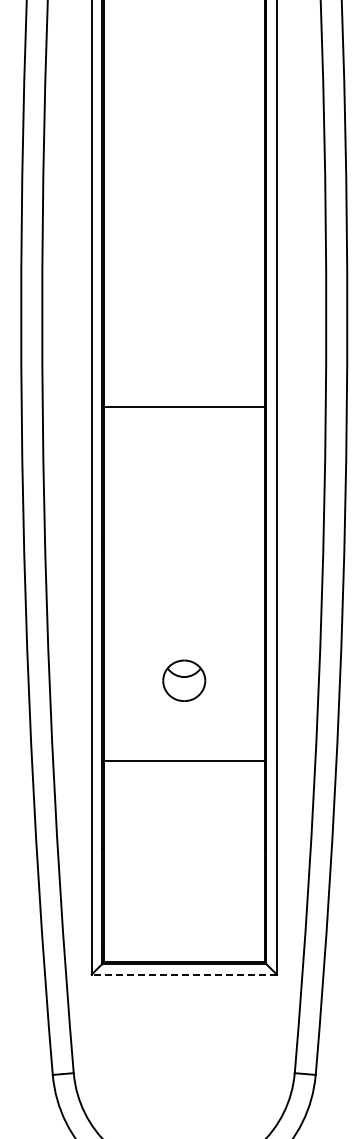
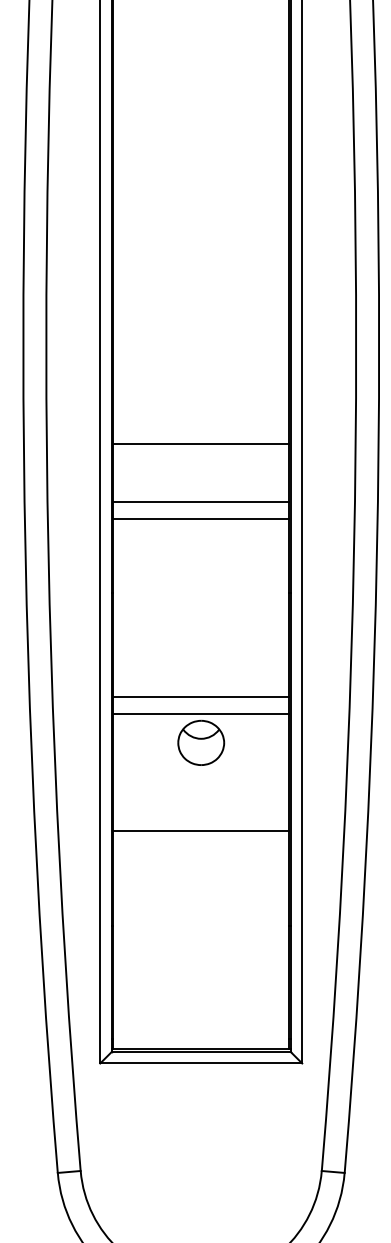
line: (183, 459) -> (200, 501), added
line: (183, 475) -> (200, 518), added
line: (183, 638) -> (200, 696), added
line: (183, 654) -> (200, 714), added
line: (184, 974) -> (201, 1063), dashed -> solid

